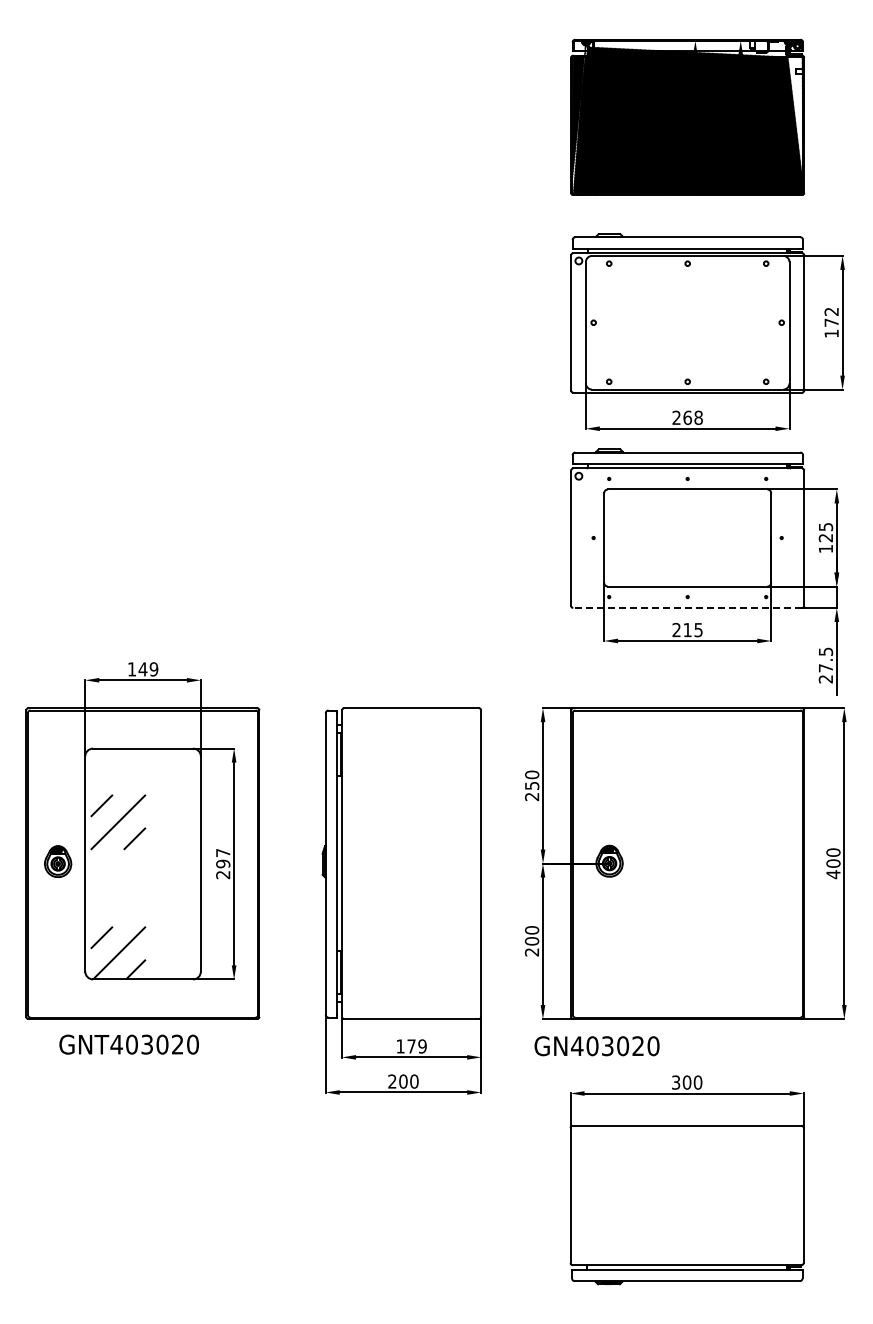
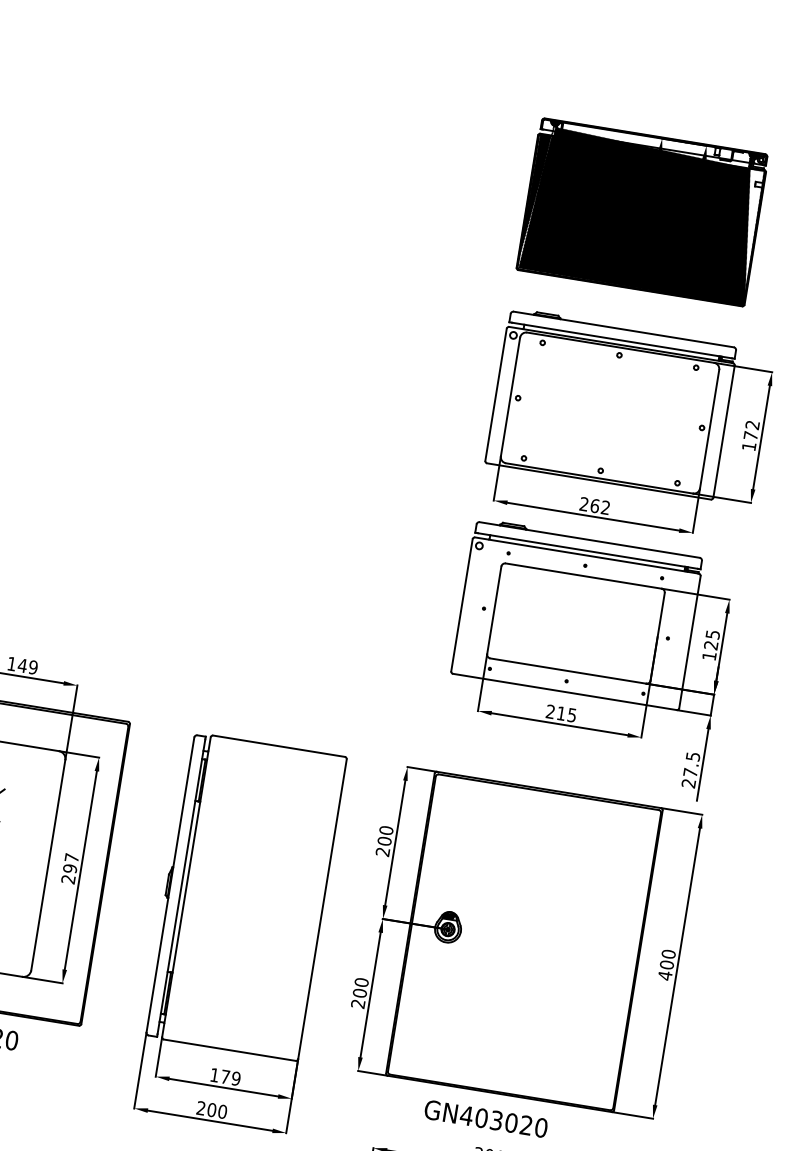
text: (698, 417) -> (605, 507), 268 -> 262
line: (687, 607) -> (564, 691), dashed -> solid
text: (532, 785) -> (385, 840), 250 -> 200
text: (596, 1046) -> (485, 1119), moved

